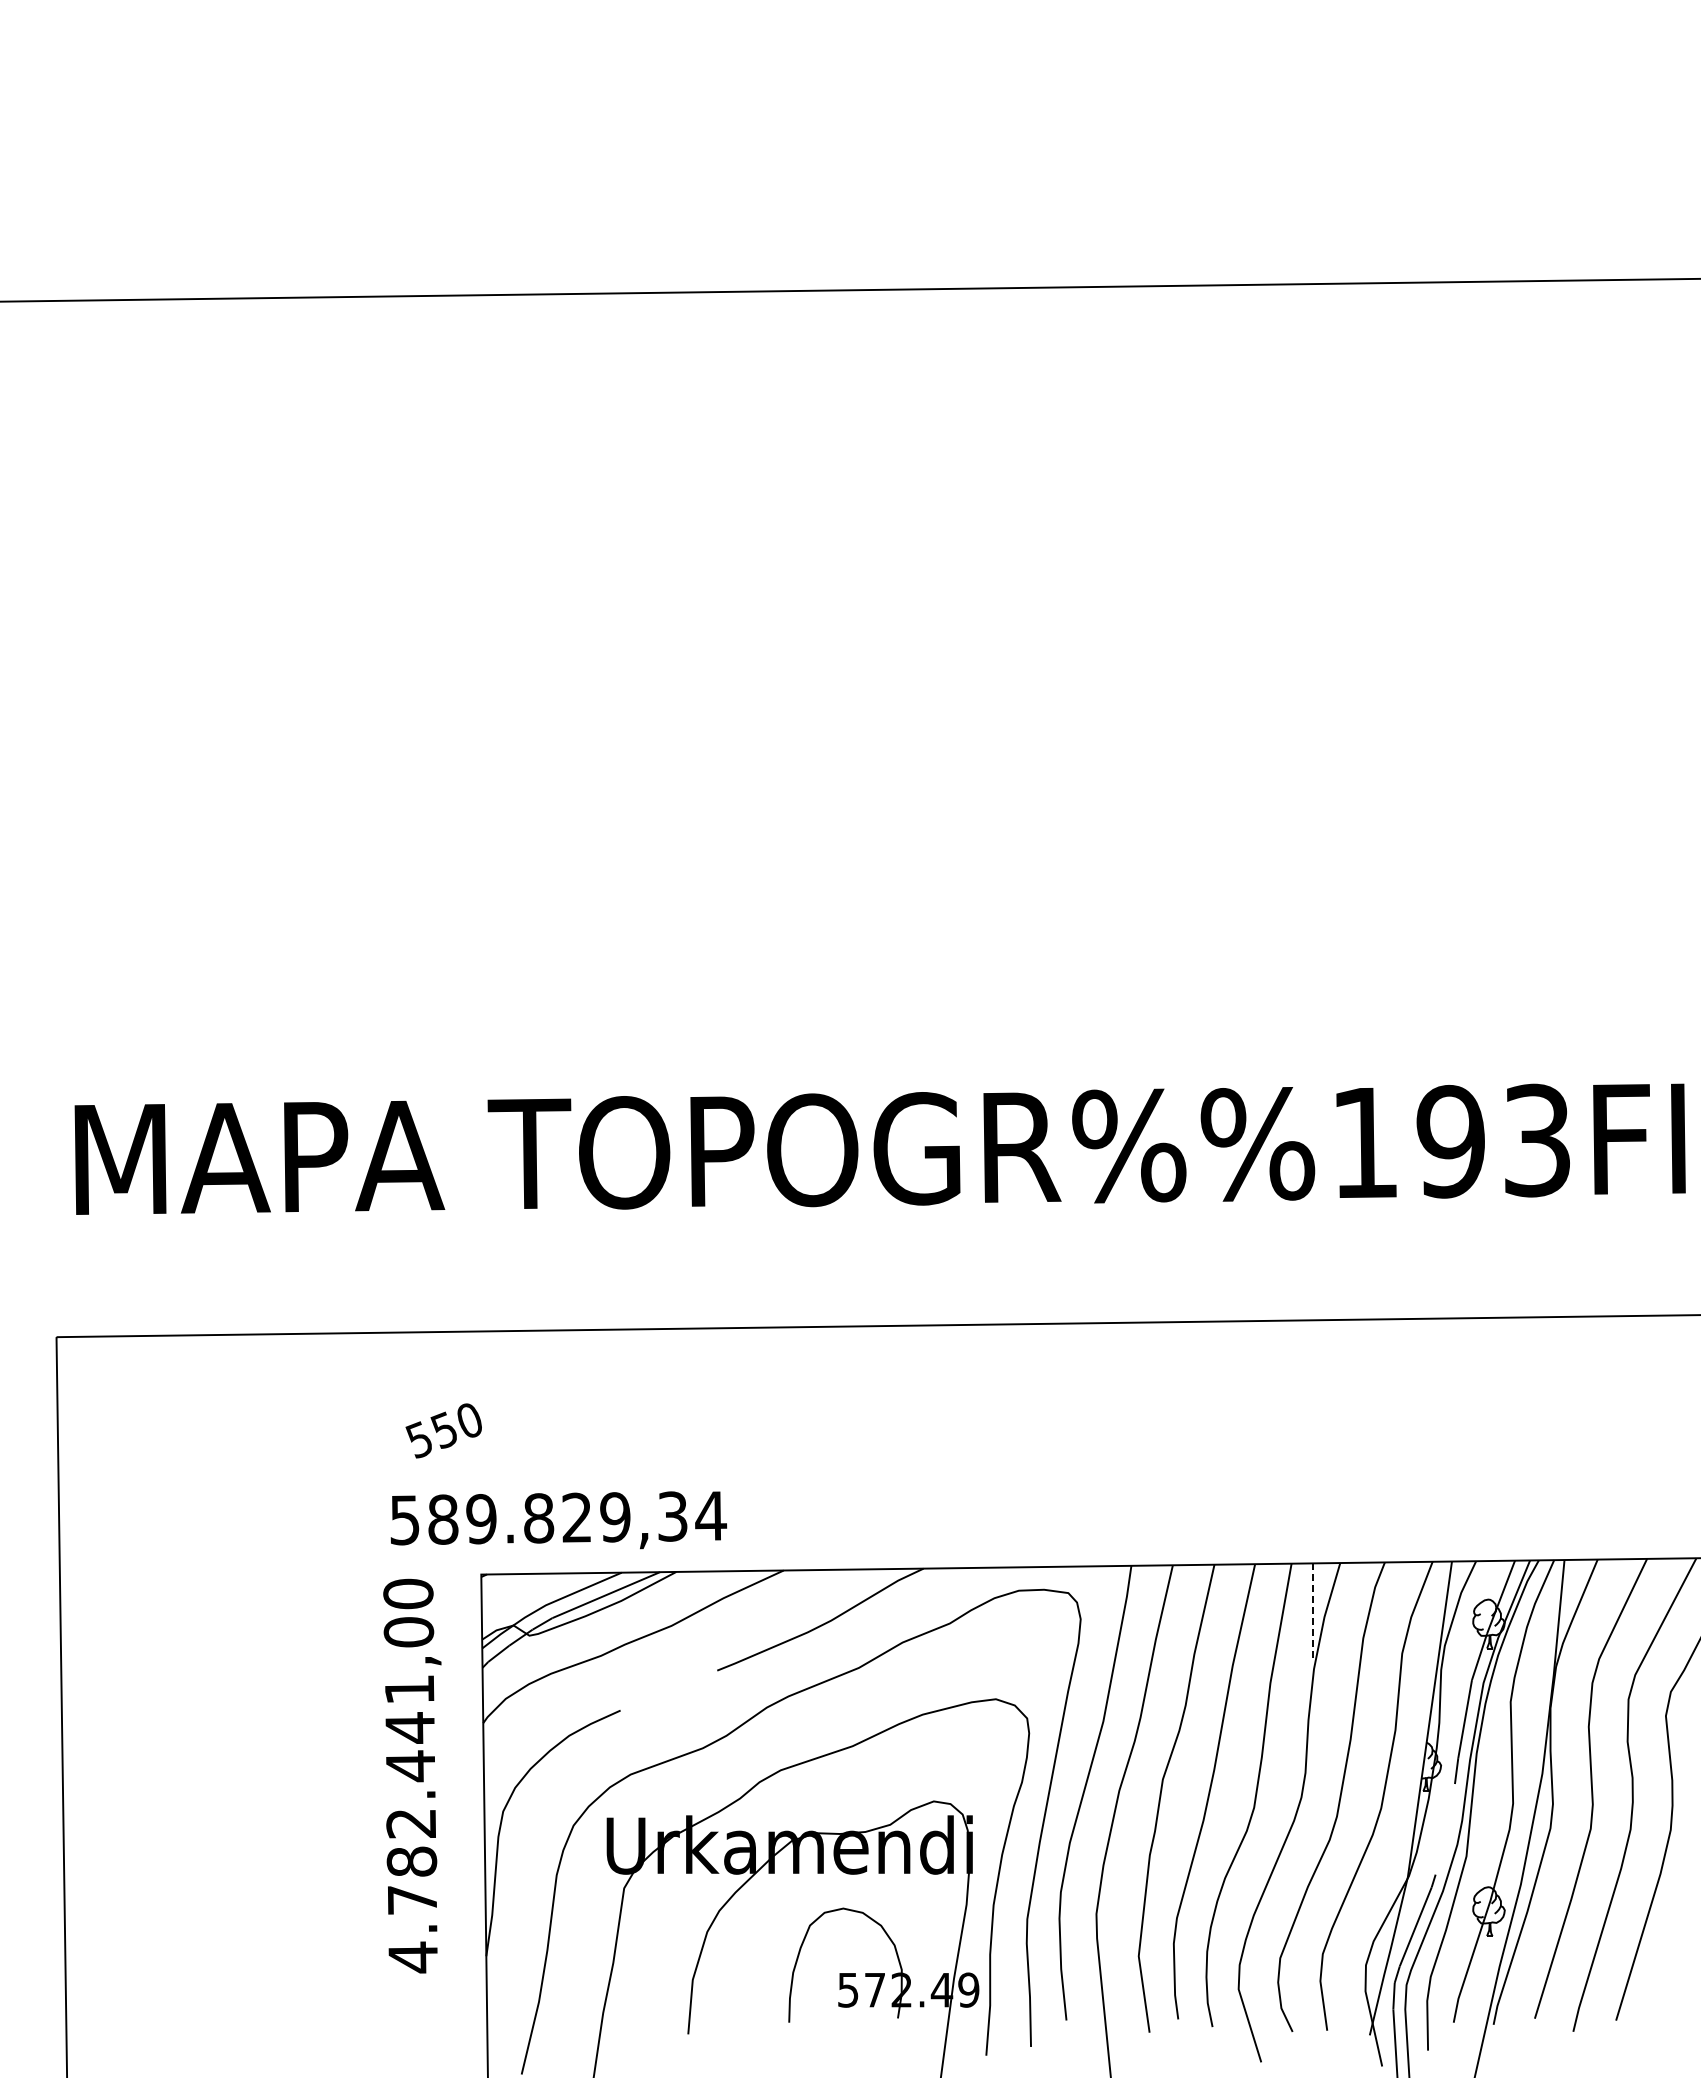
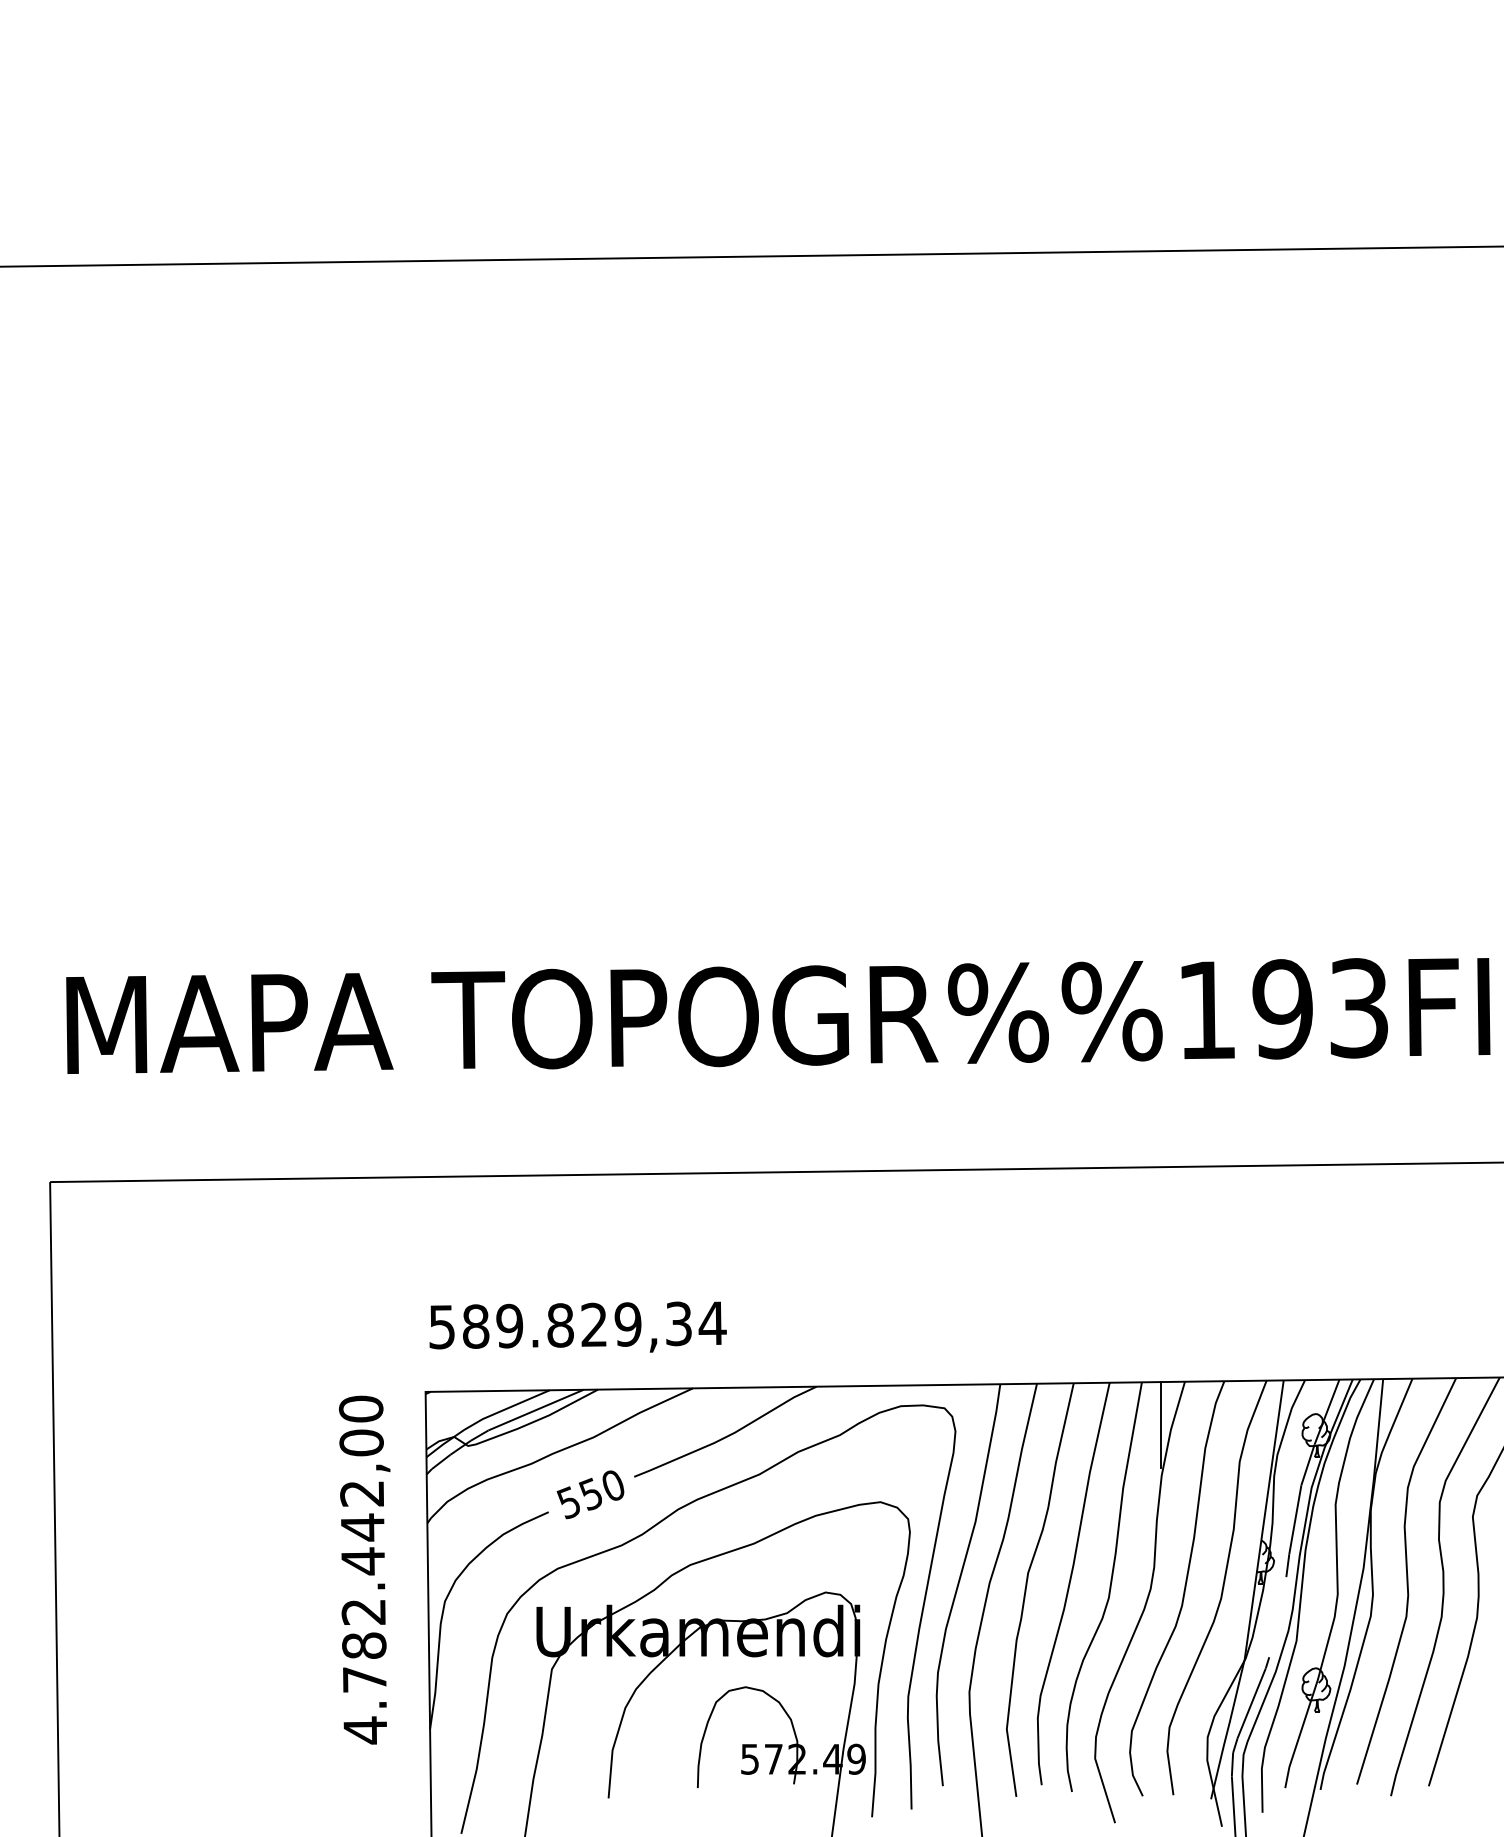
text: (443, 1430) -> (590, 1494), moved
text: (558, 1520) -> (577, 1327), moved
line: (1313, 1612) -> (1161, 1425), dashed -> solid
text: (409, 1689) -> (362, 1493), 4.782.441,00 -> 4.782.442,00

